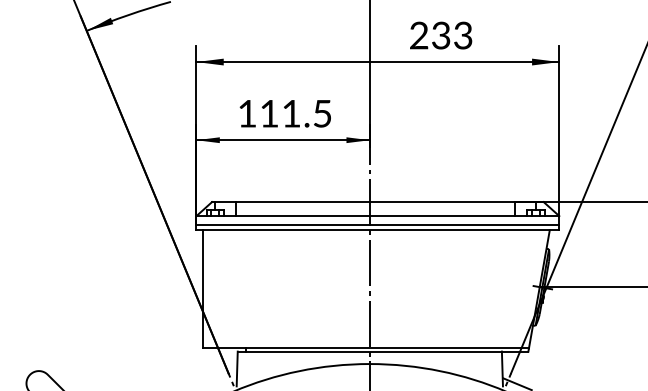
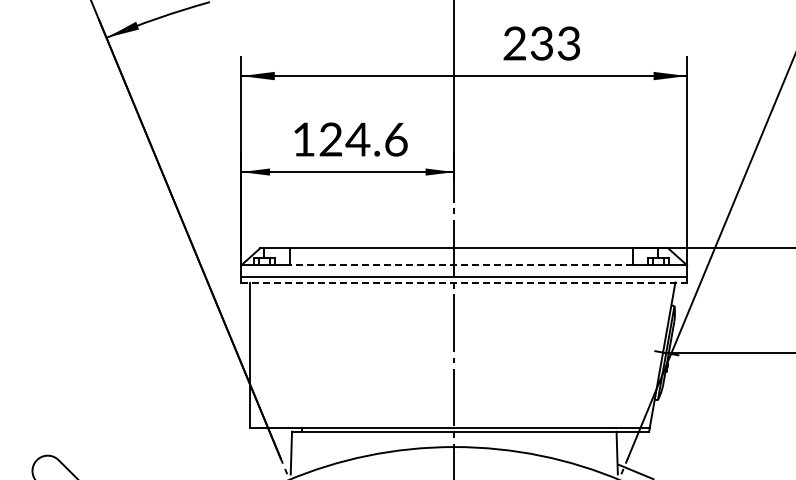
text: (295, 113) -> (363, 139), 111.5 -> 124.6
line: (374, 216) -> (460, 265), solid -> dashed
line: (378, 230) -> (464, 282), solid -> dashed

